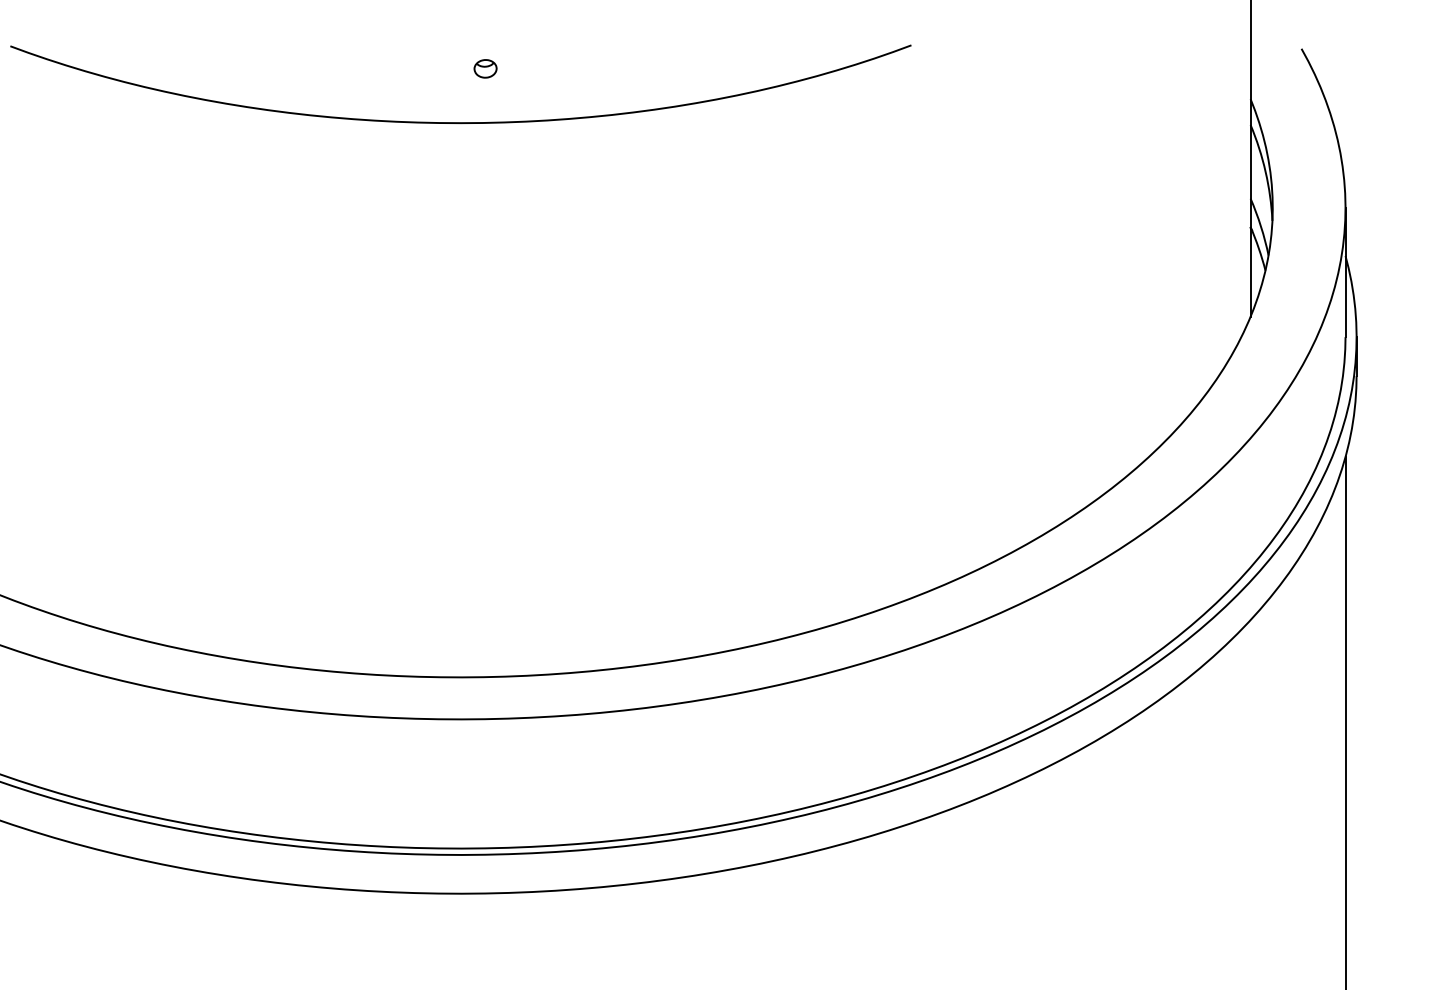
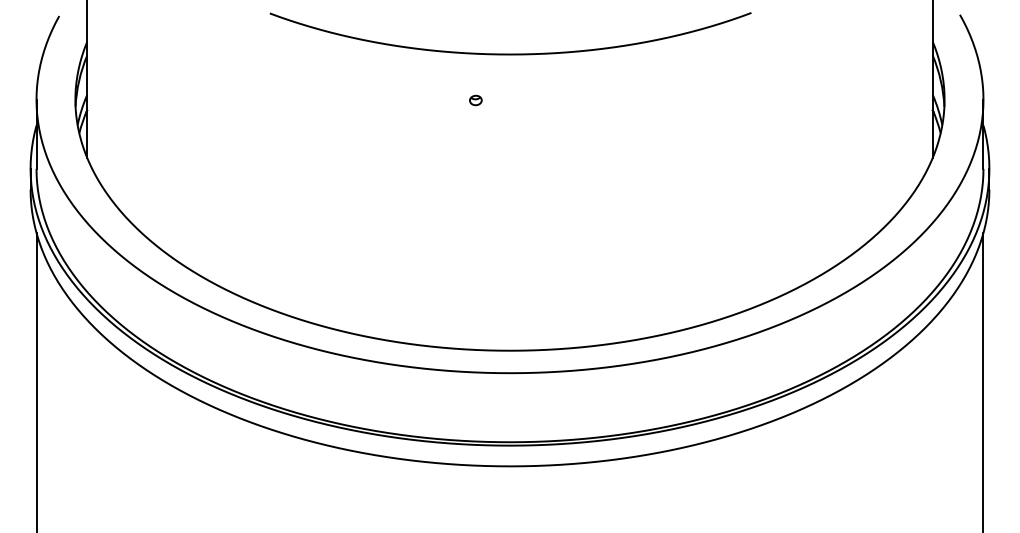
part: (484, 68) -> (475, 100), moved

